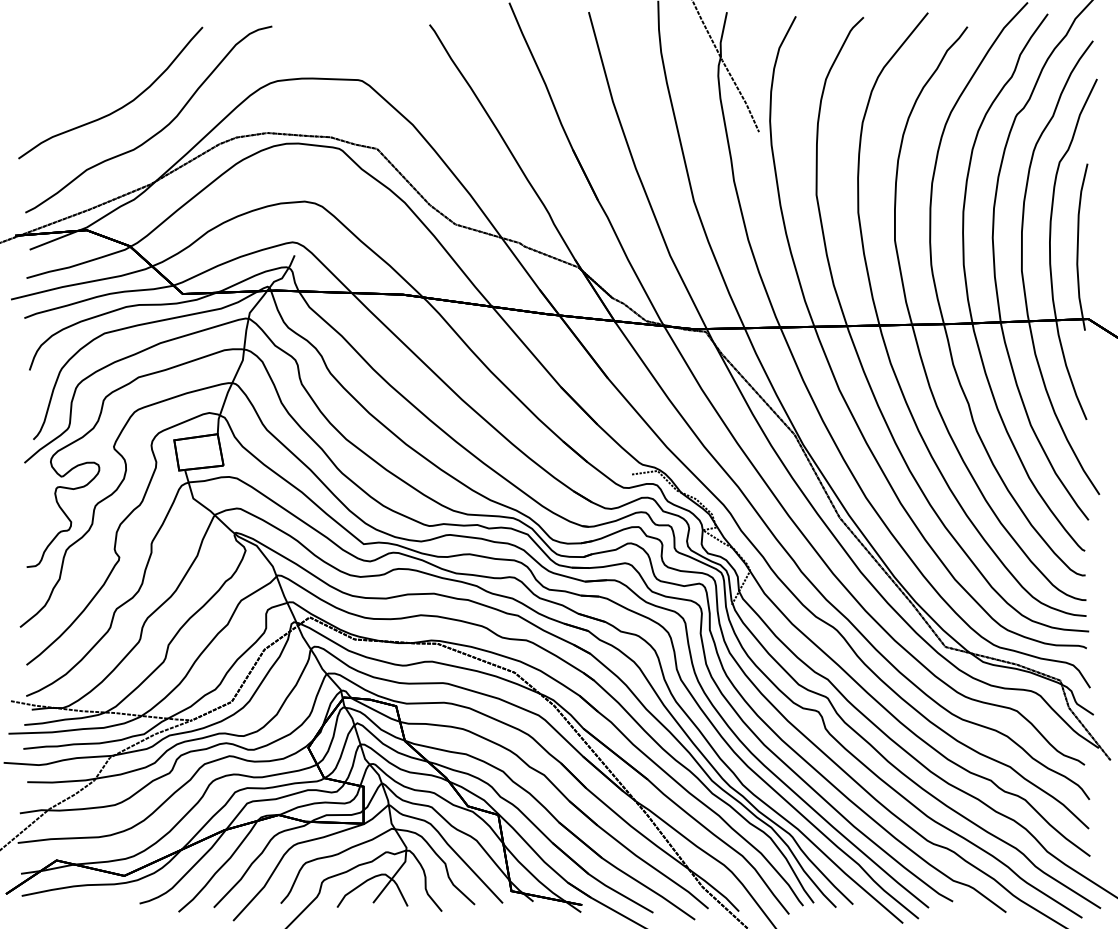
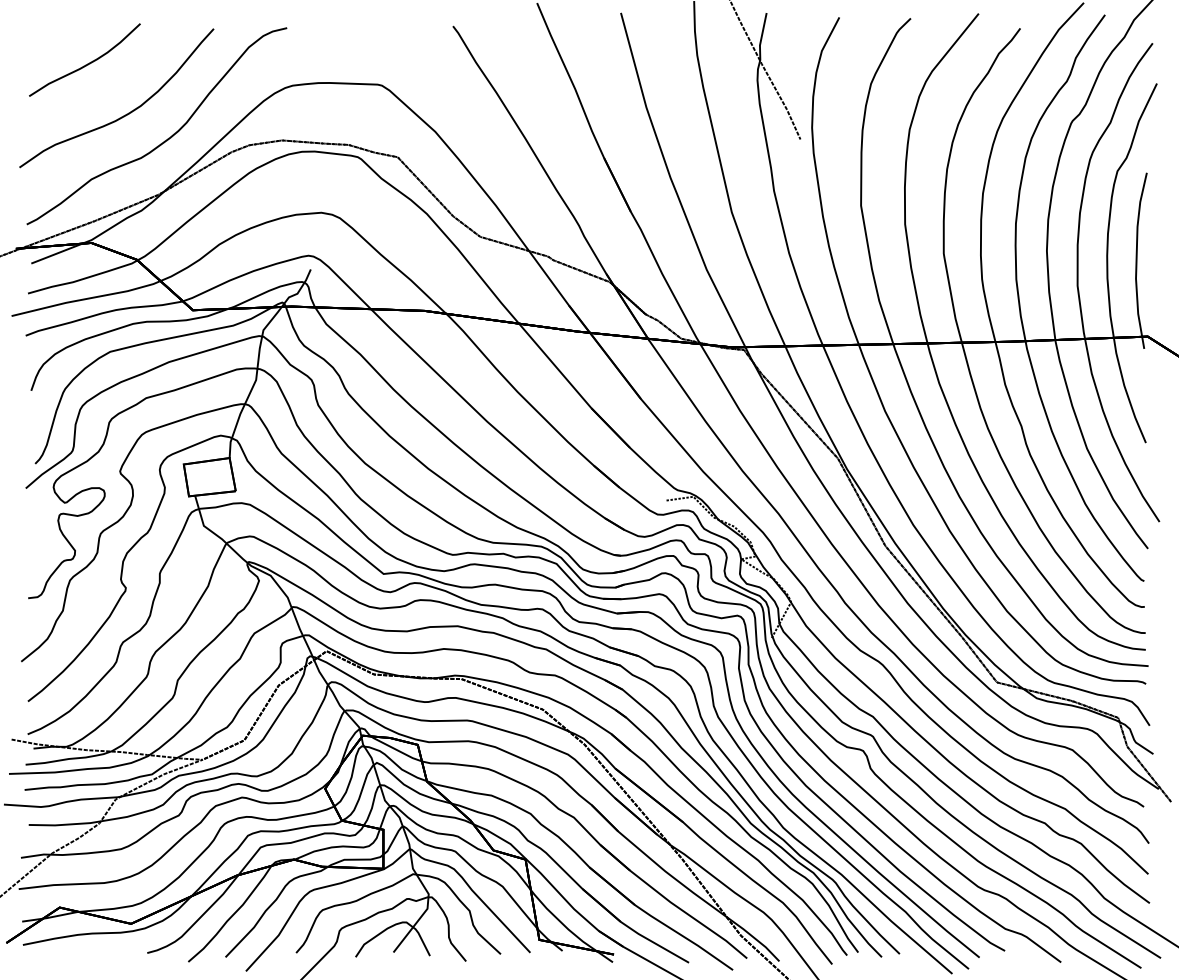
curve: (82, 60) -> (87, 63), added

